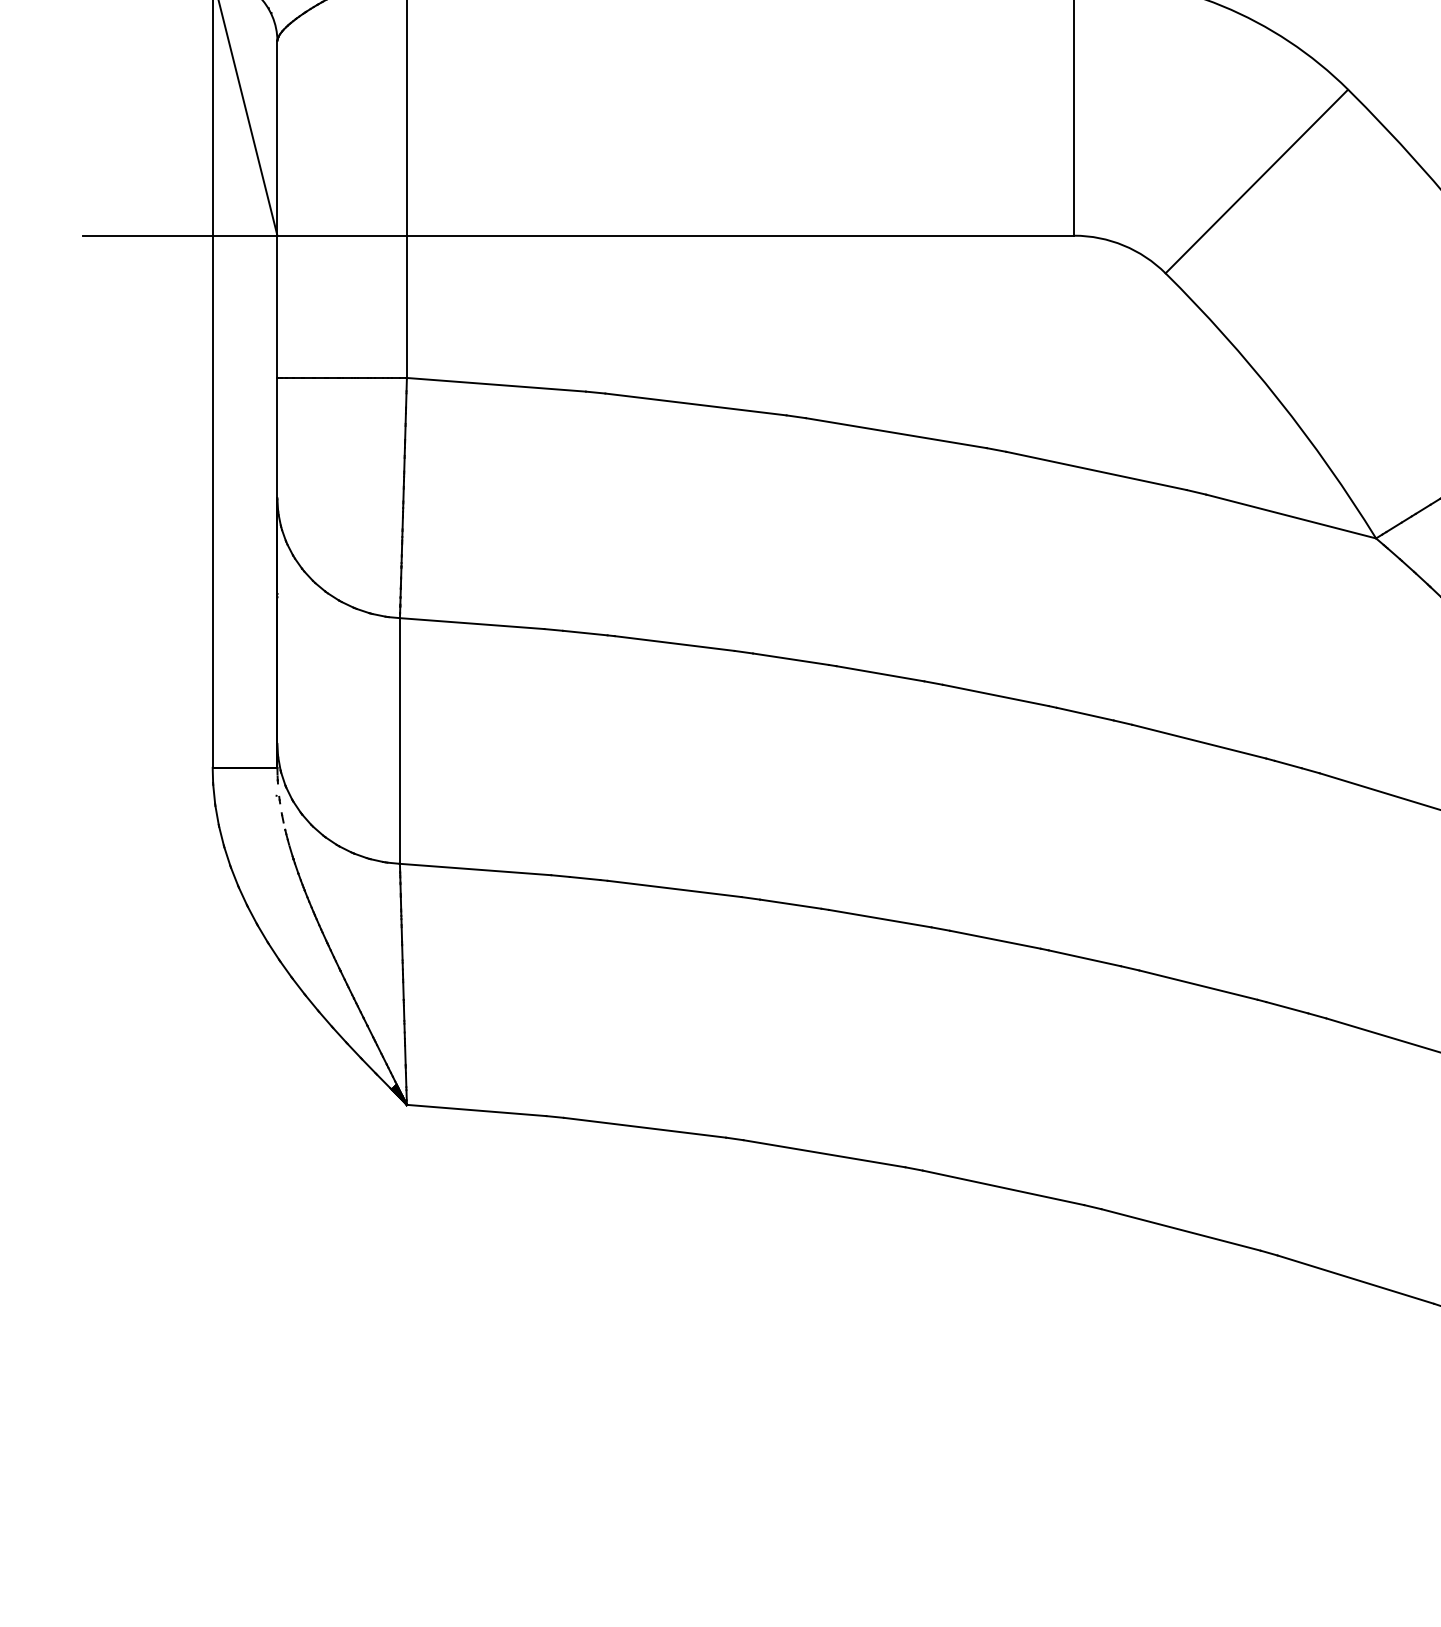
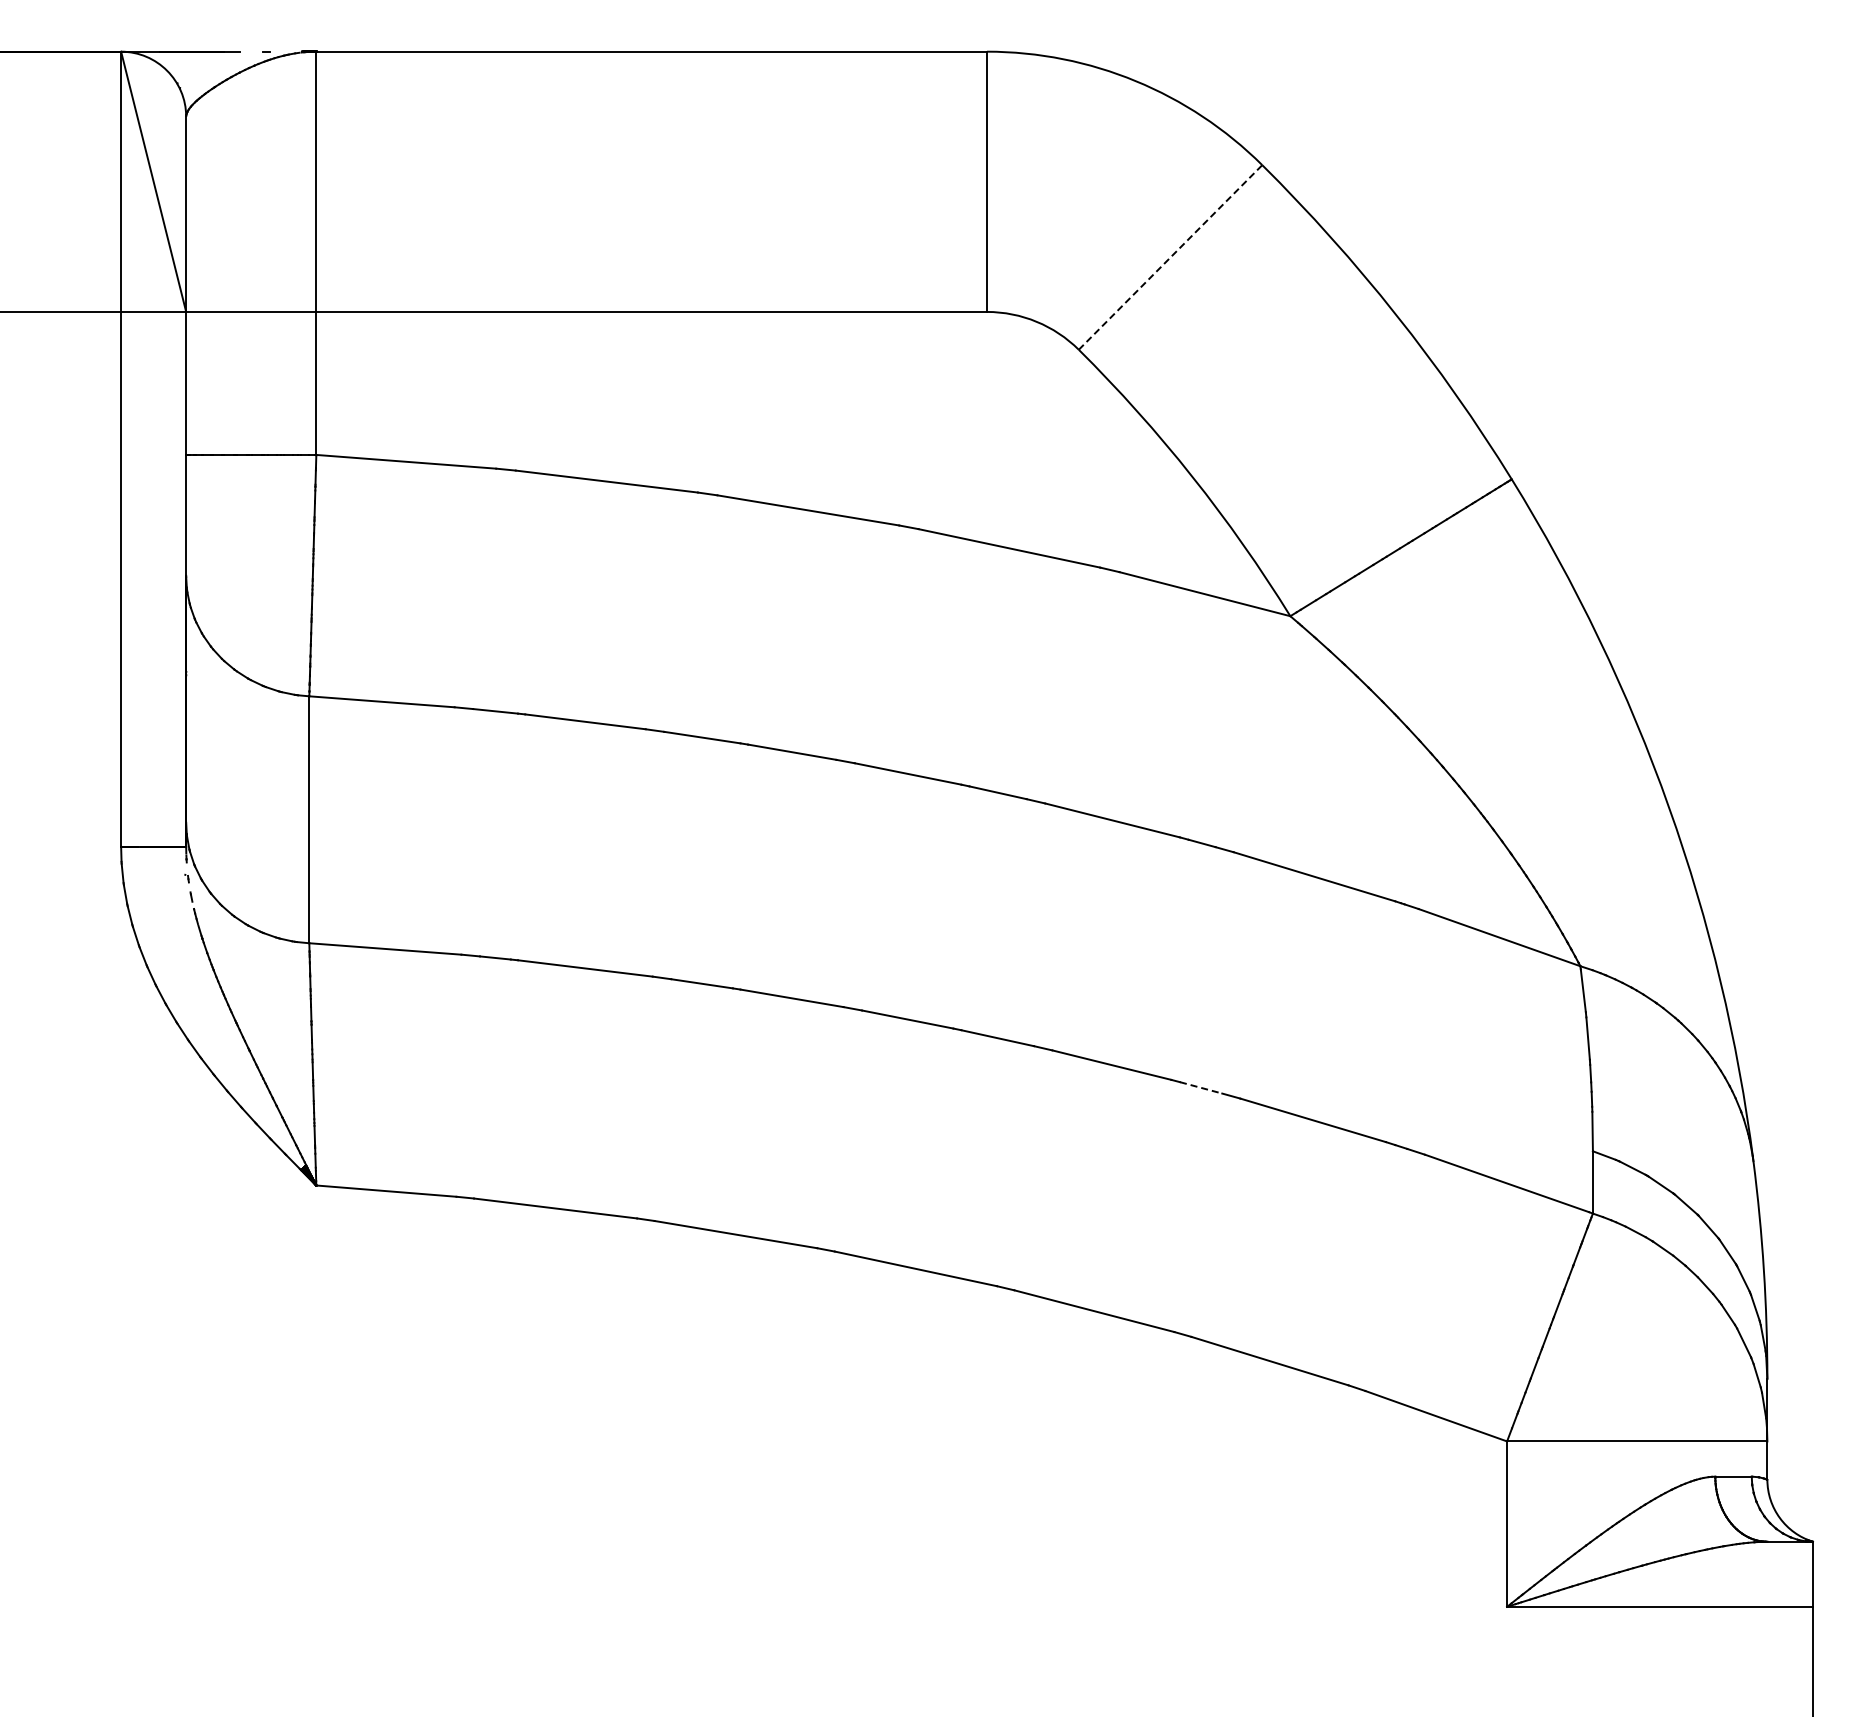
line: (1256, 181) -> (1170, 257), solid -> dashed
line: (1287, 1007) -> (1201, 1087), solid -> dashed

